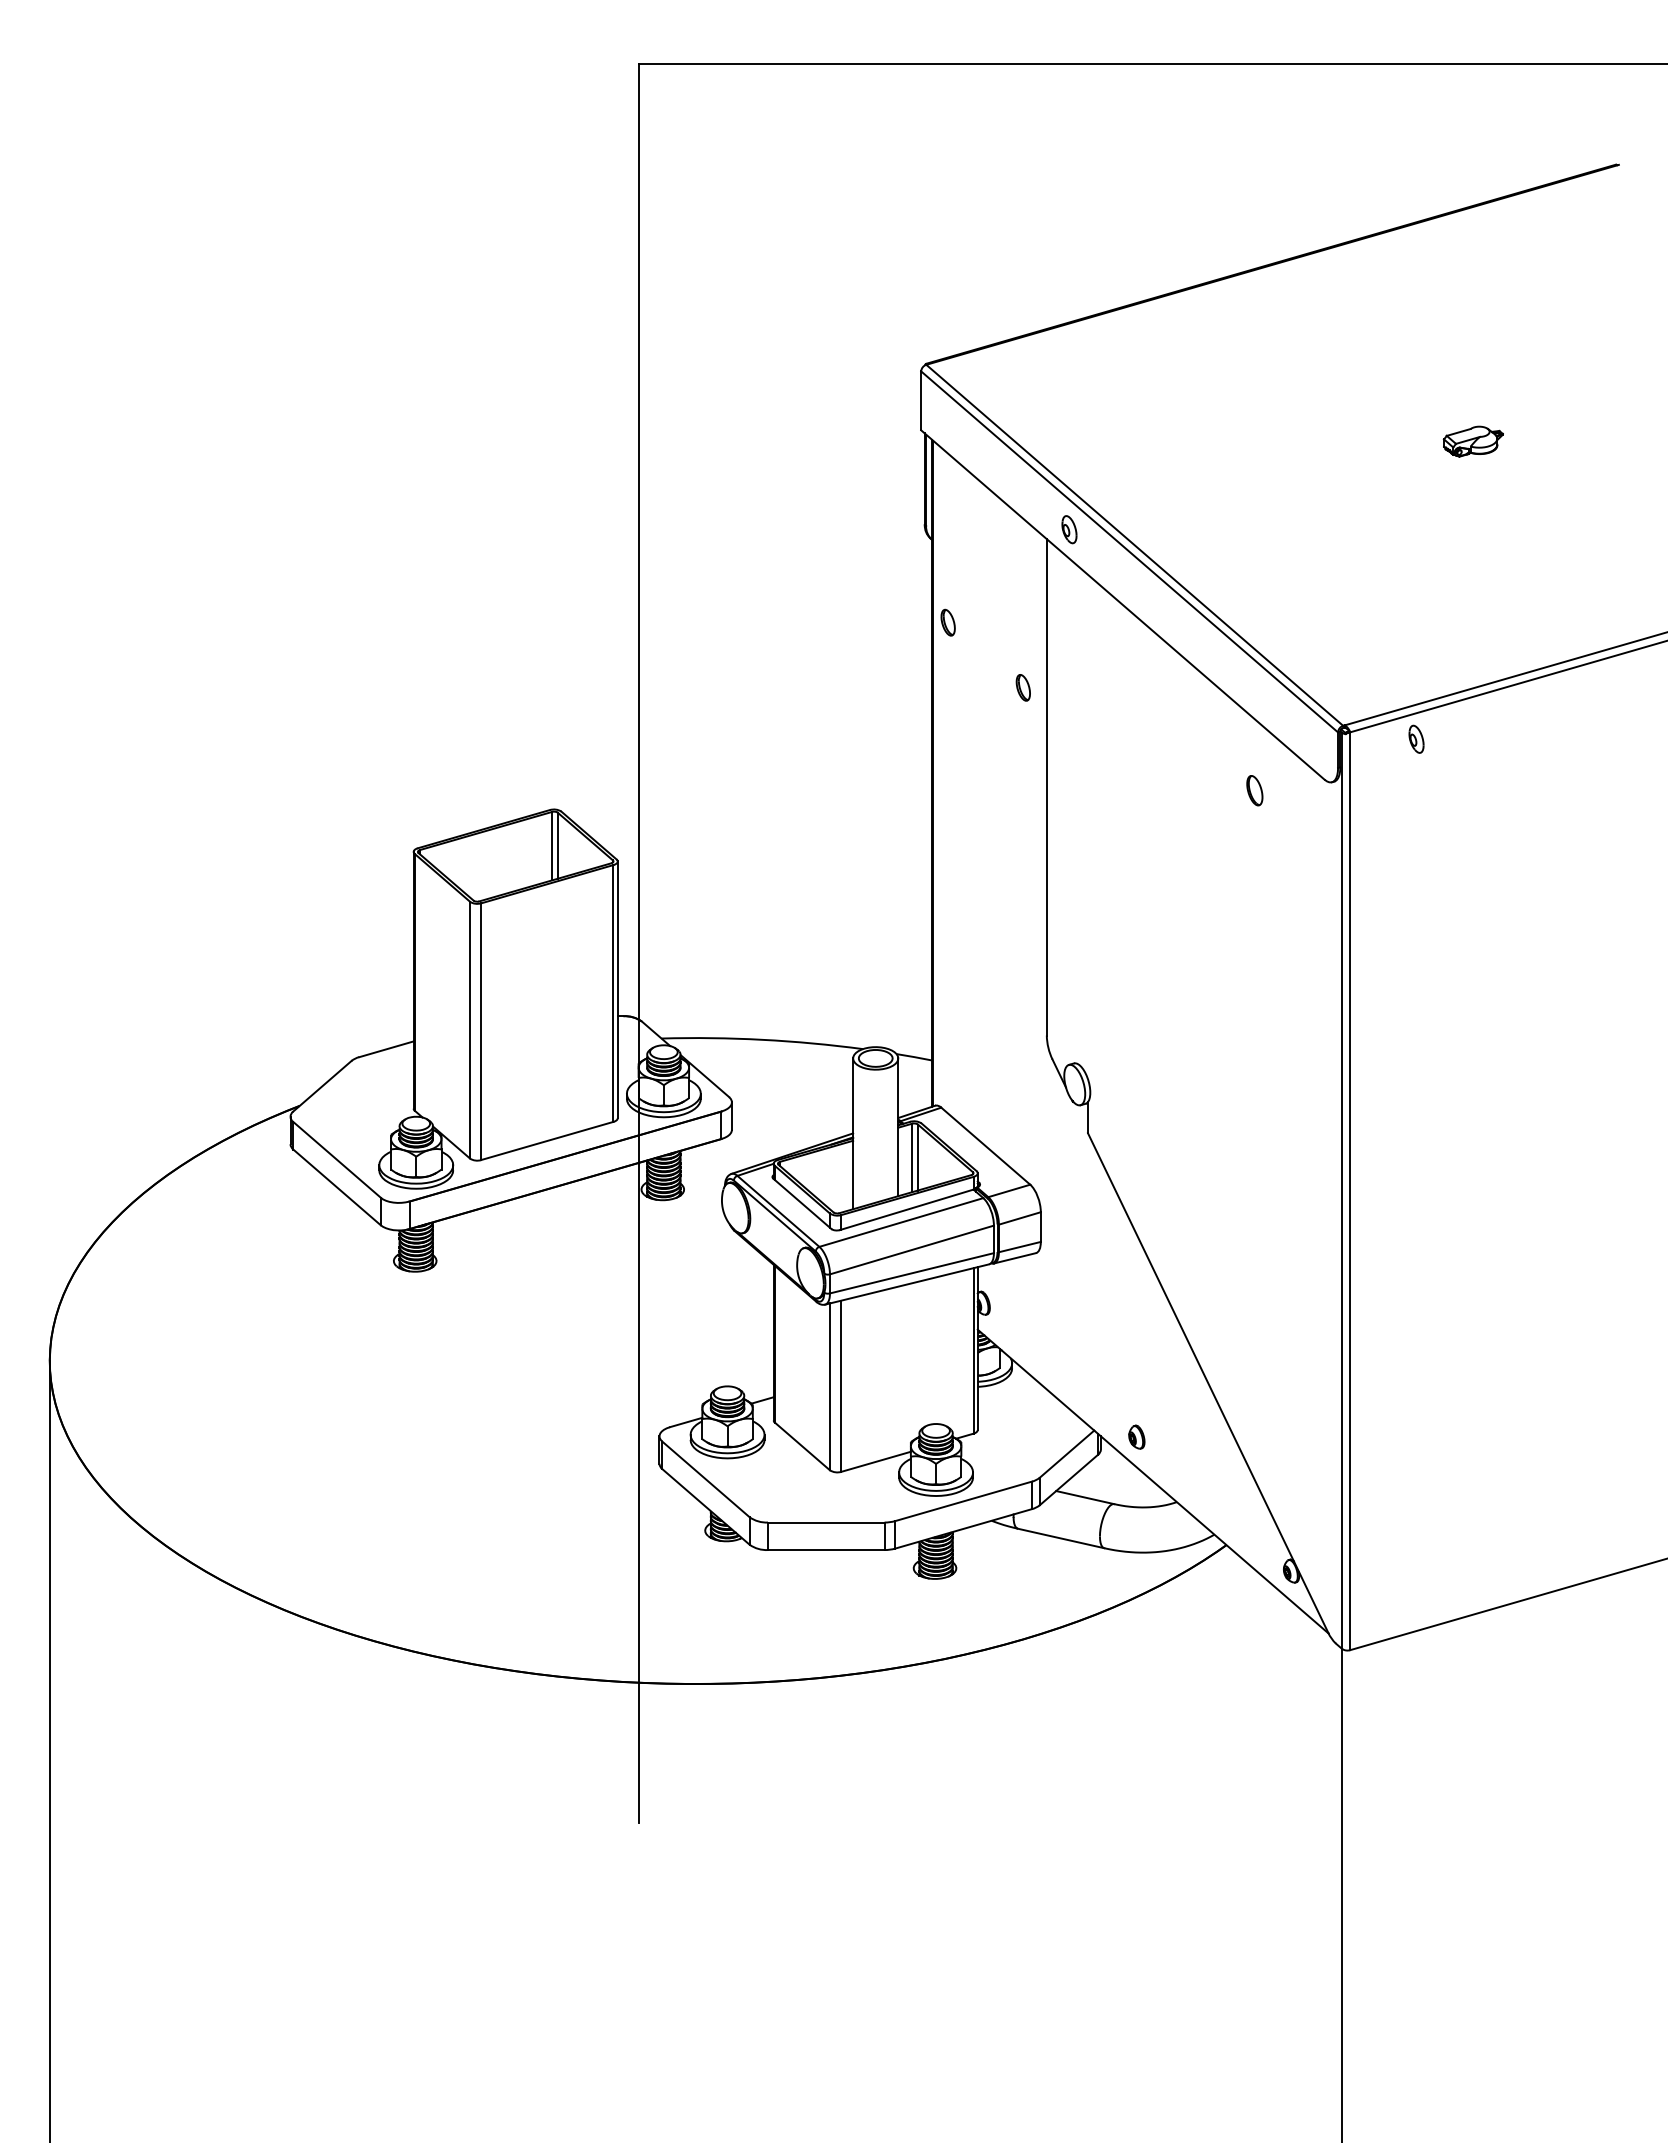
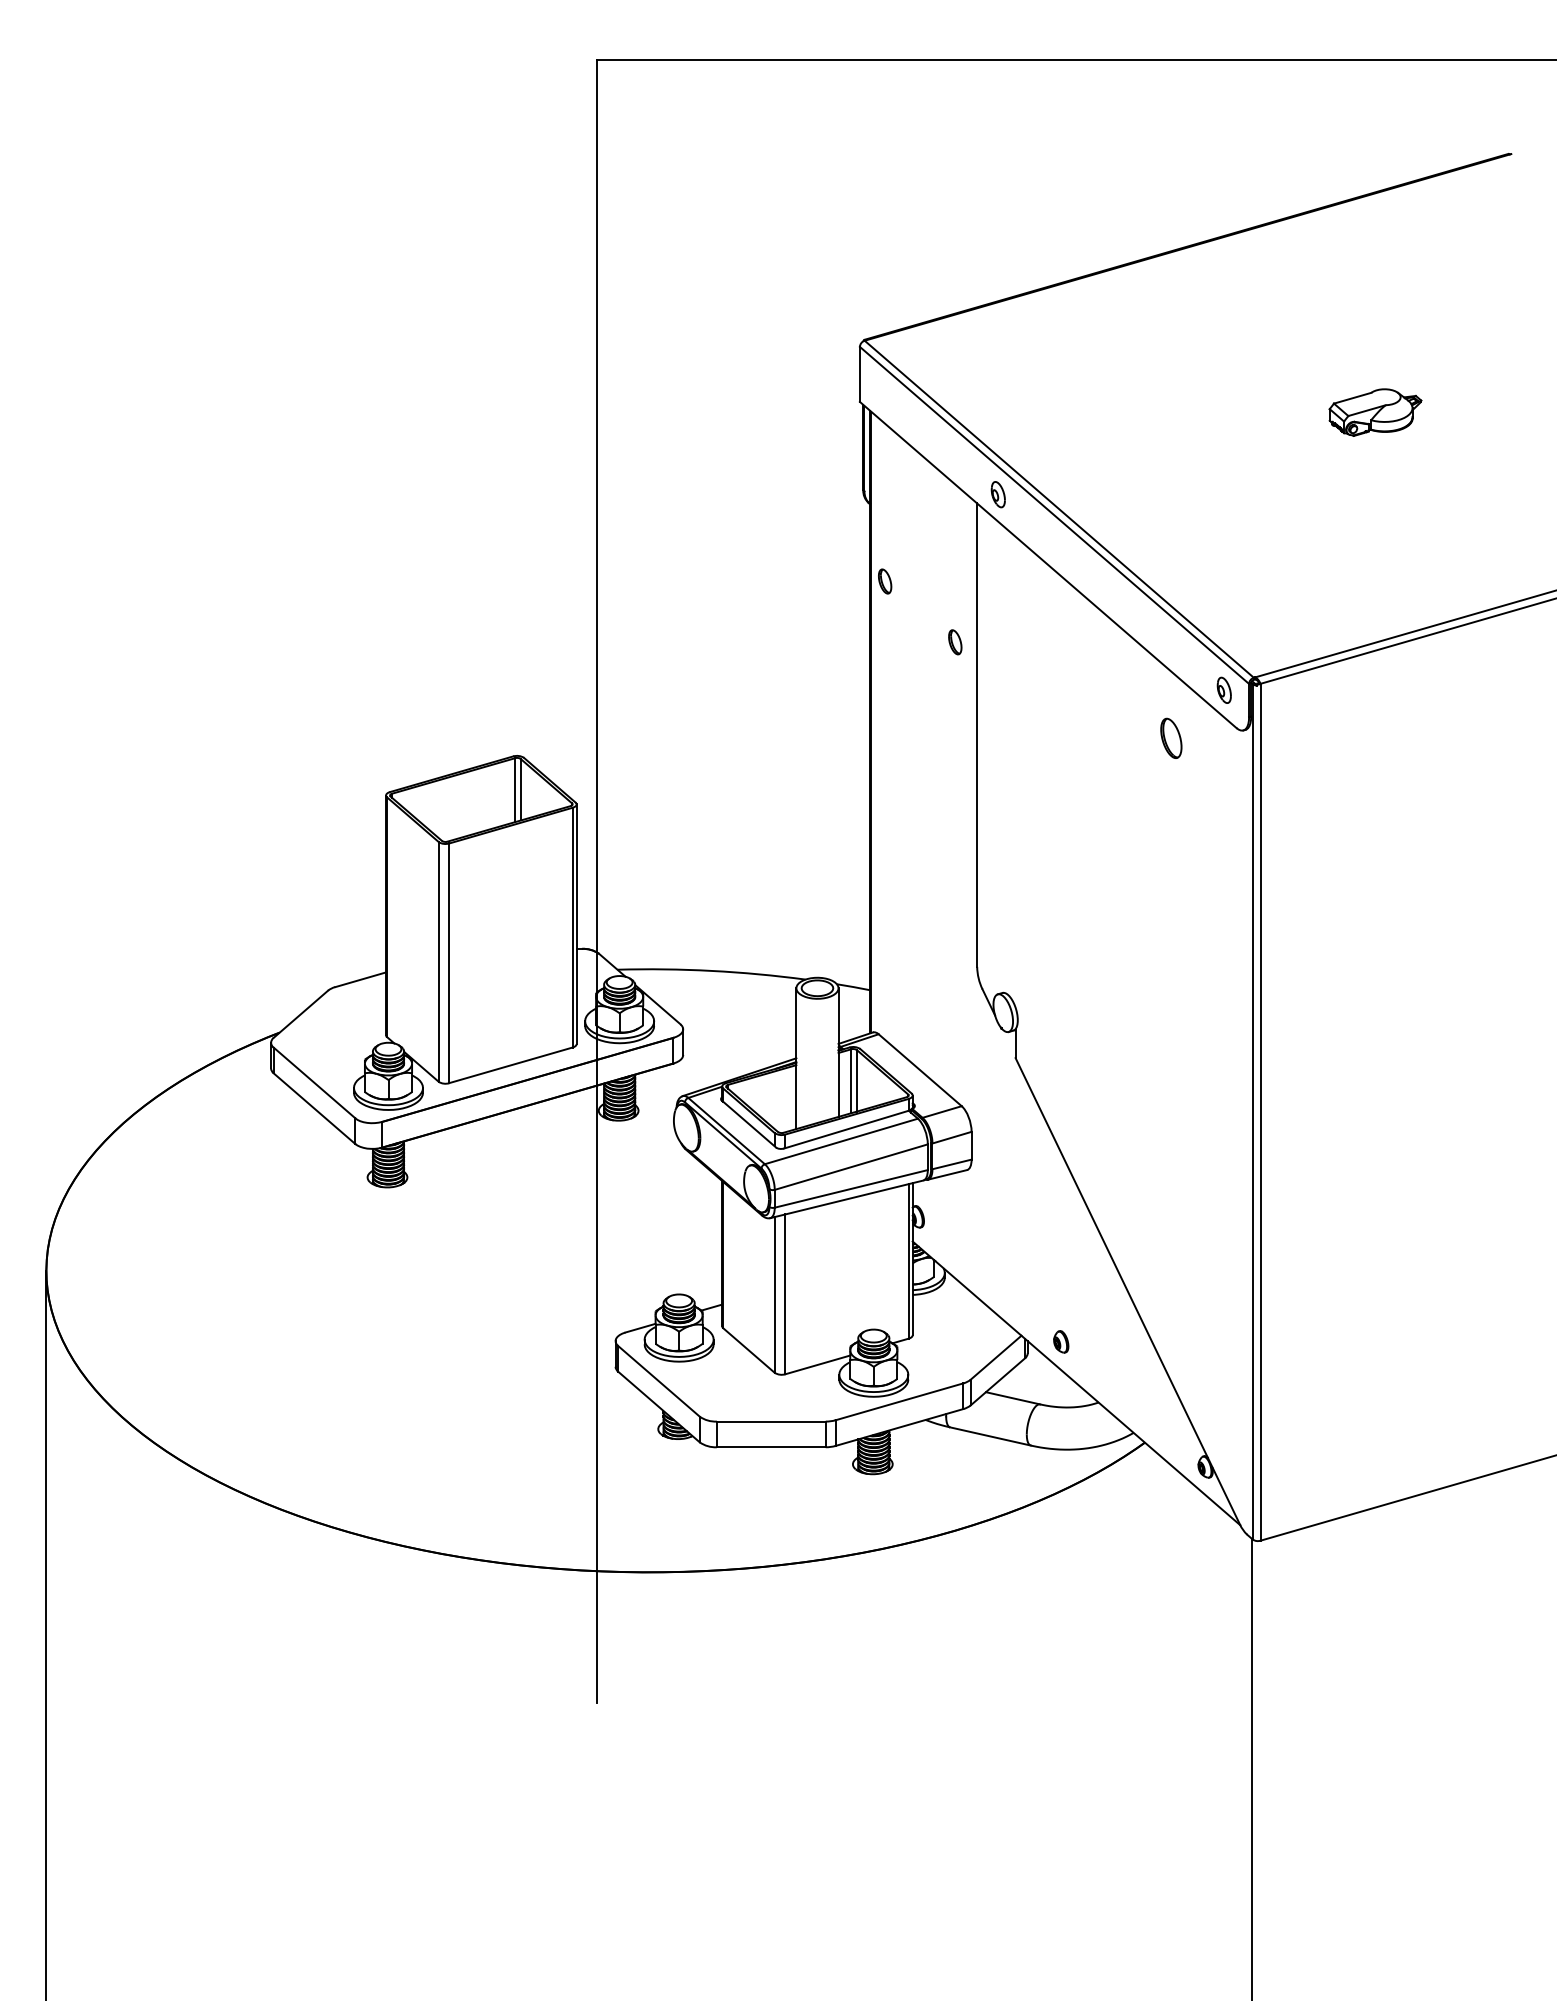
part: (1473, 441) -> (1375, 412), size x1.67
part: (1416, 738) -> (1224, 689), moved
part: (1254, 790) -> (1171, 738), size x1.43

